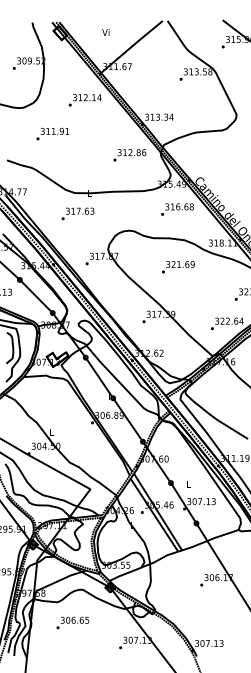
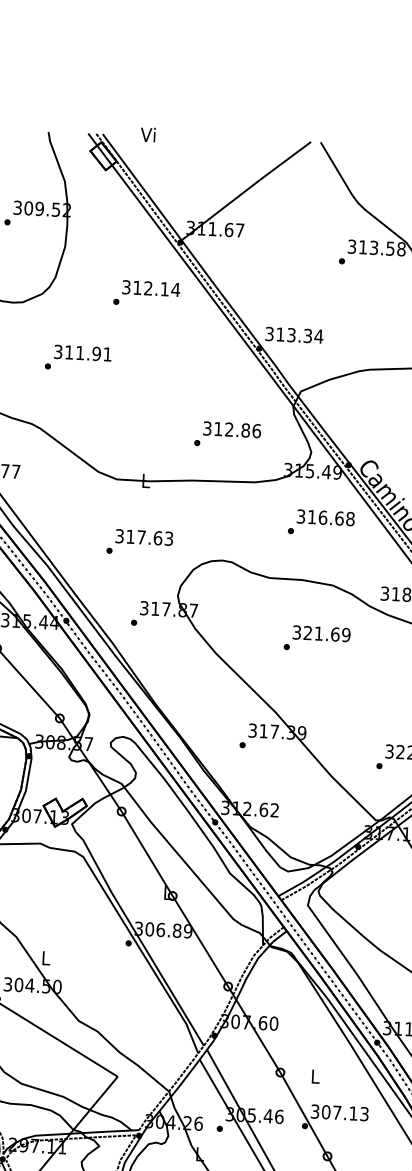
text: (105, 32) -> (147, 134), moved
text: (129, 155) -> (226, 435), moved
text: (77, 213) -> (138, 541), moved

